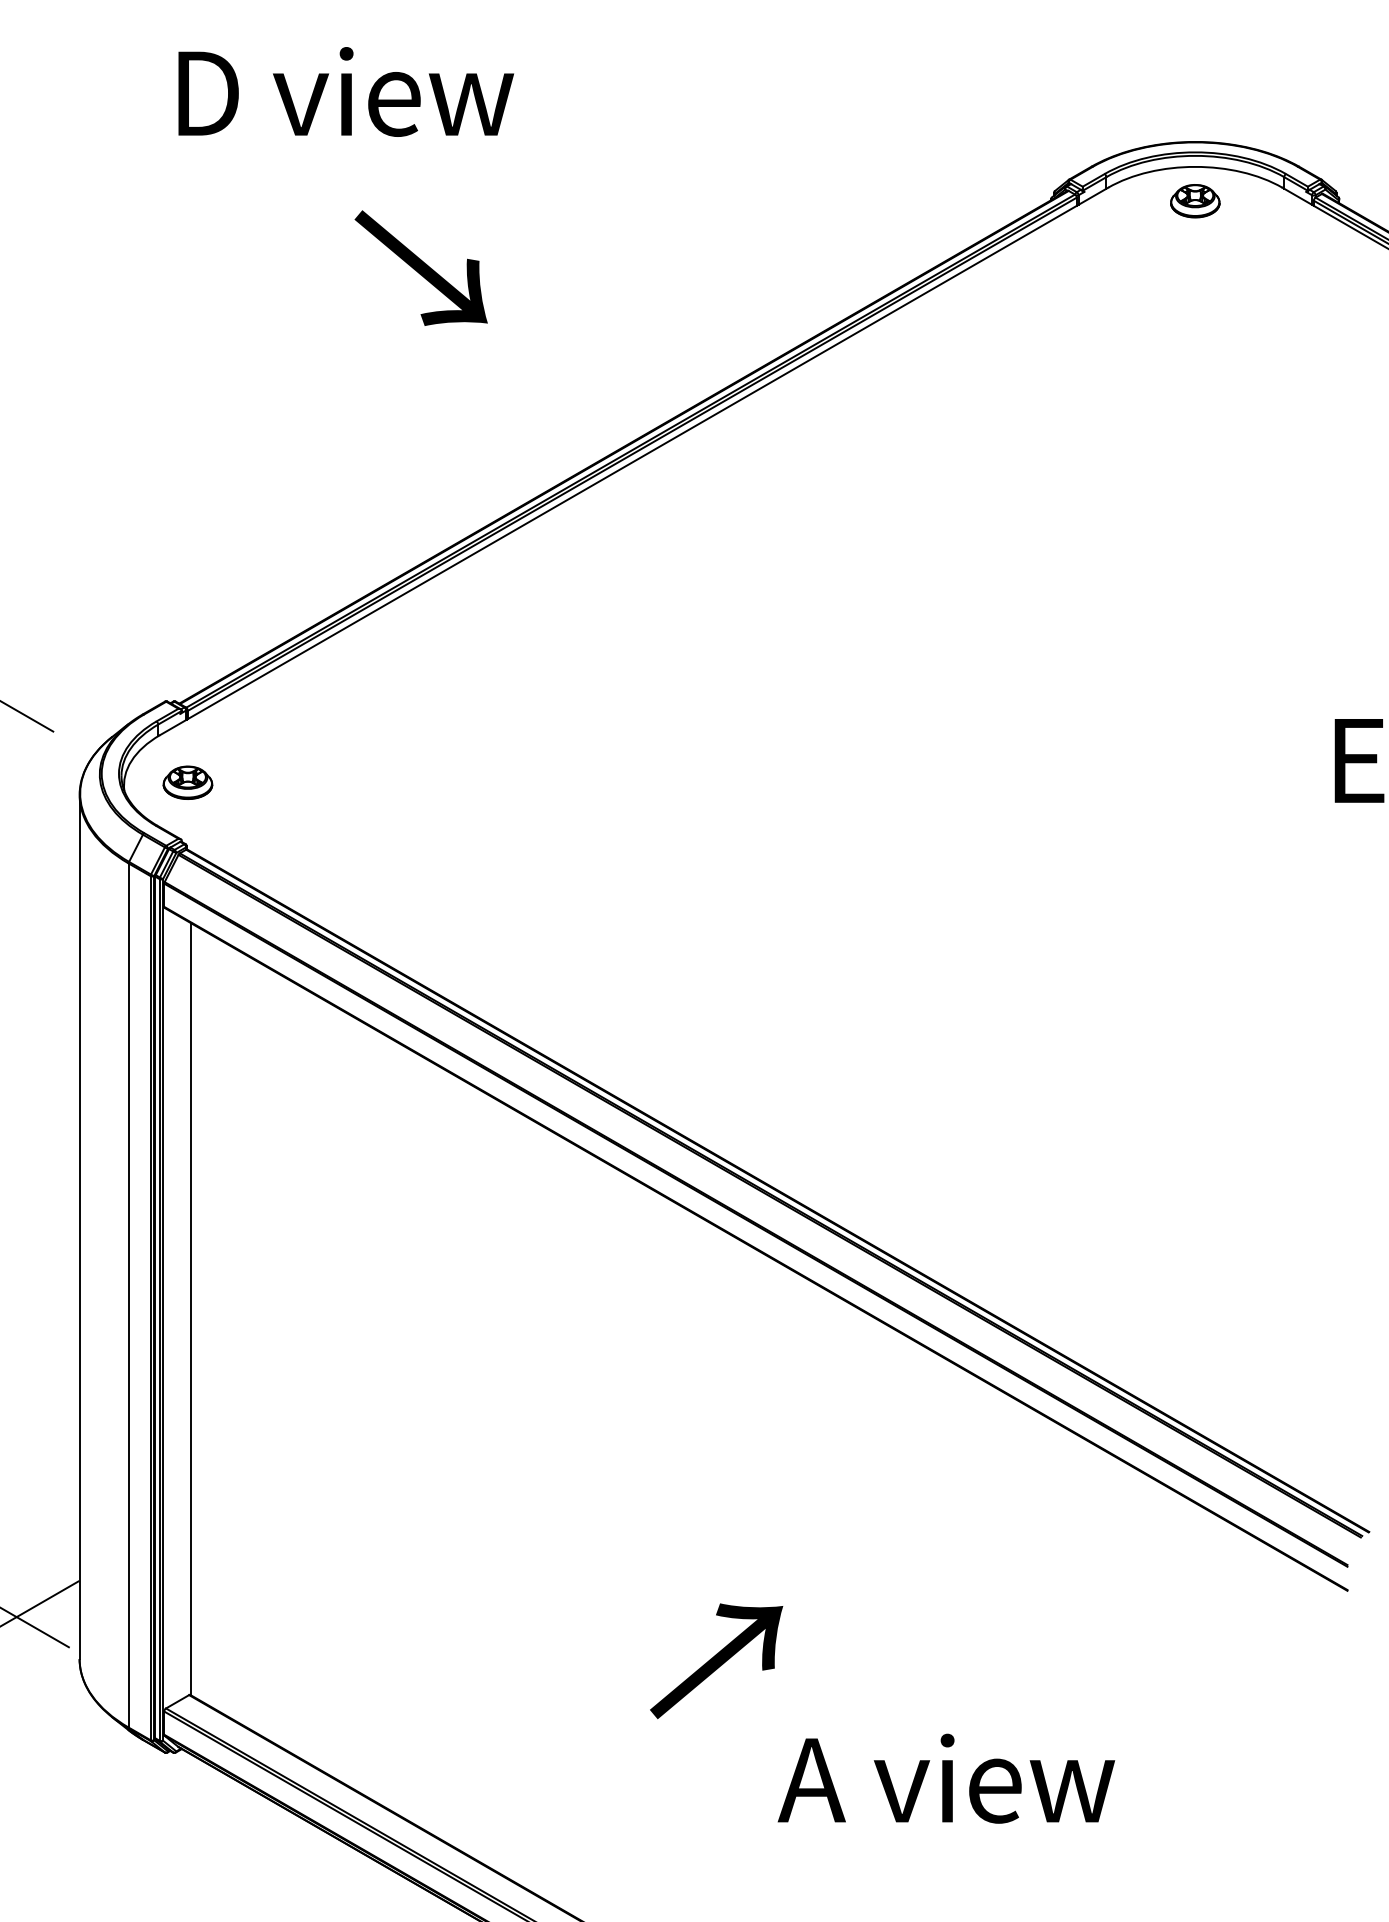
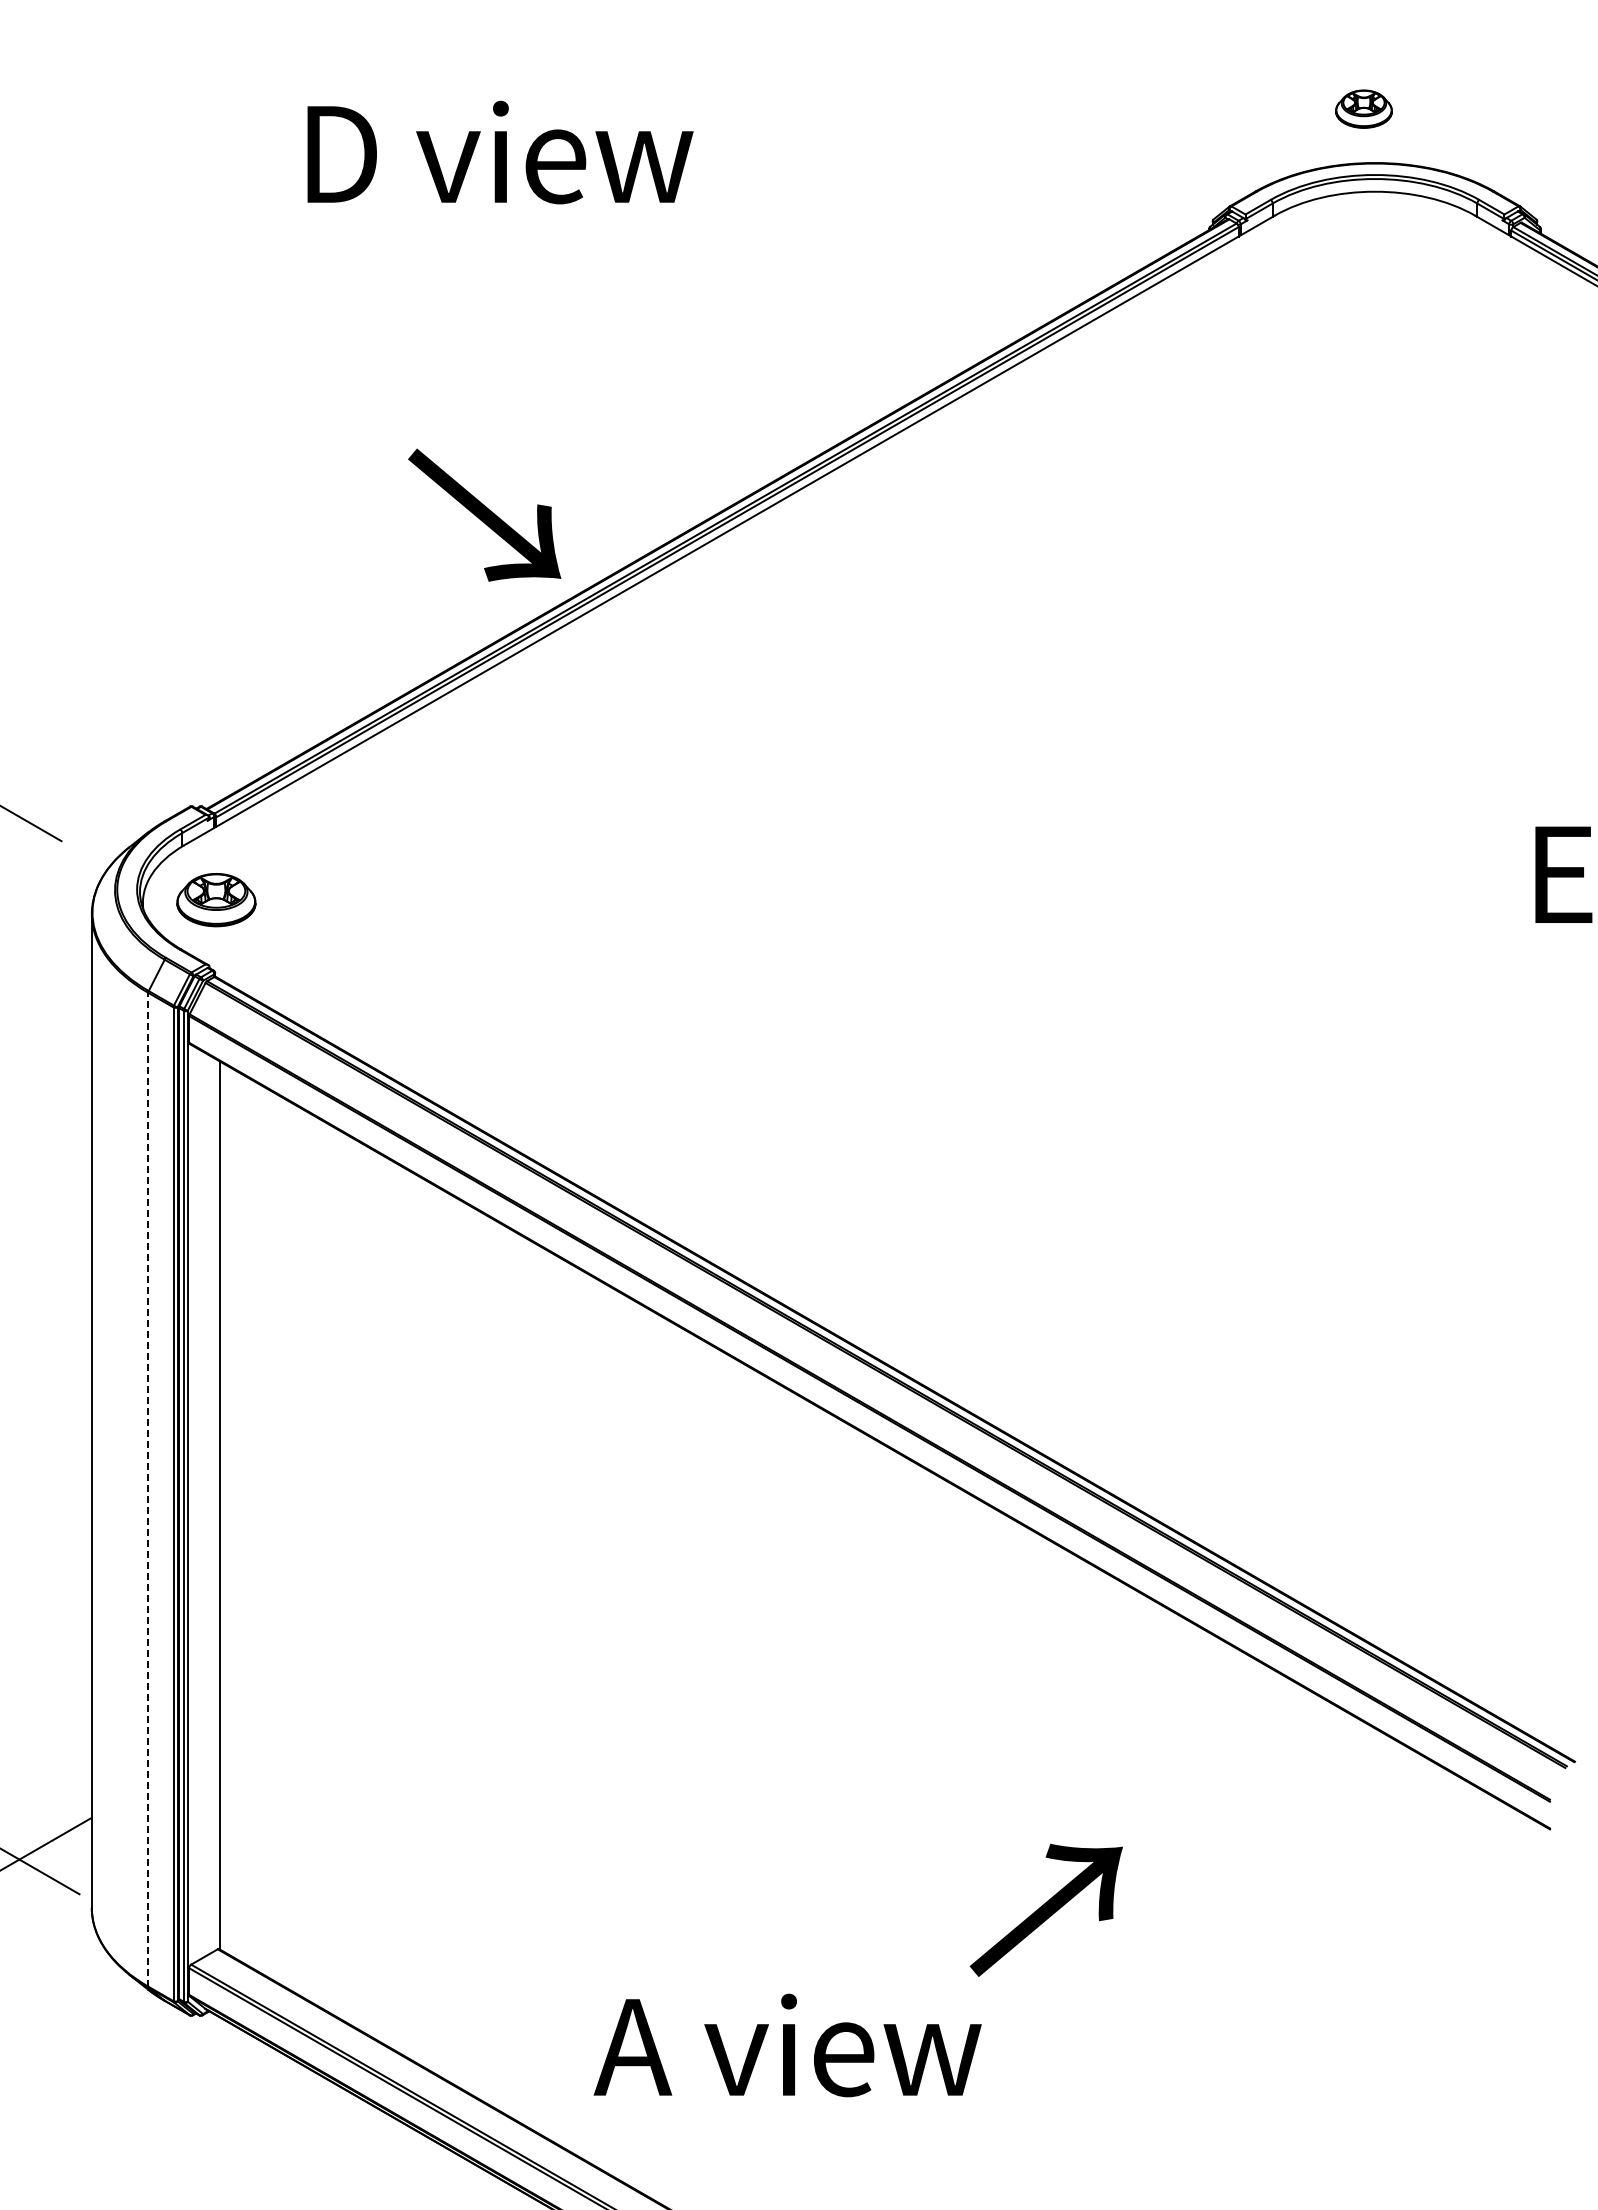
text: (346, 91) -> (500, 152), moved
part: (1194, 200) -> (1363, 108), moved
text: (421, 267) -> (484, 514), moved
part: (188, 782) -> (216, 899), size x1.4
line: (128, 1295) -> (148, 1489), solid -> dashed
text: (715, 1660) -> (1045, 1909), moved
text: (946, 1778) -> (787, 2045), moved

